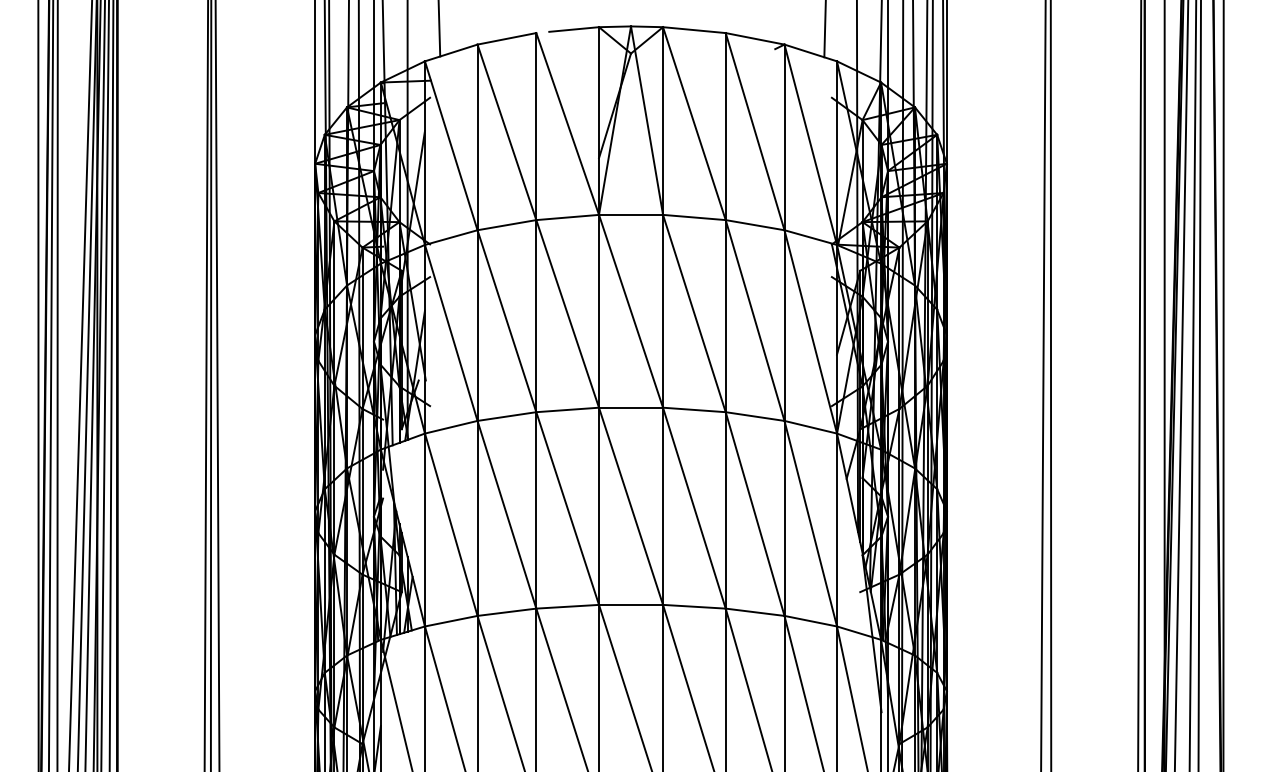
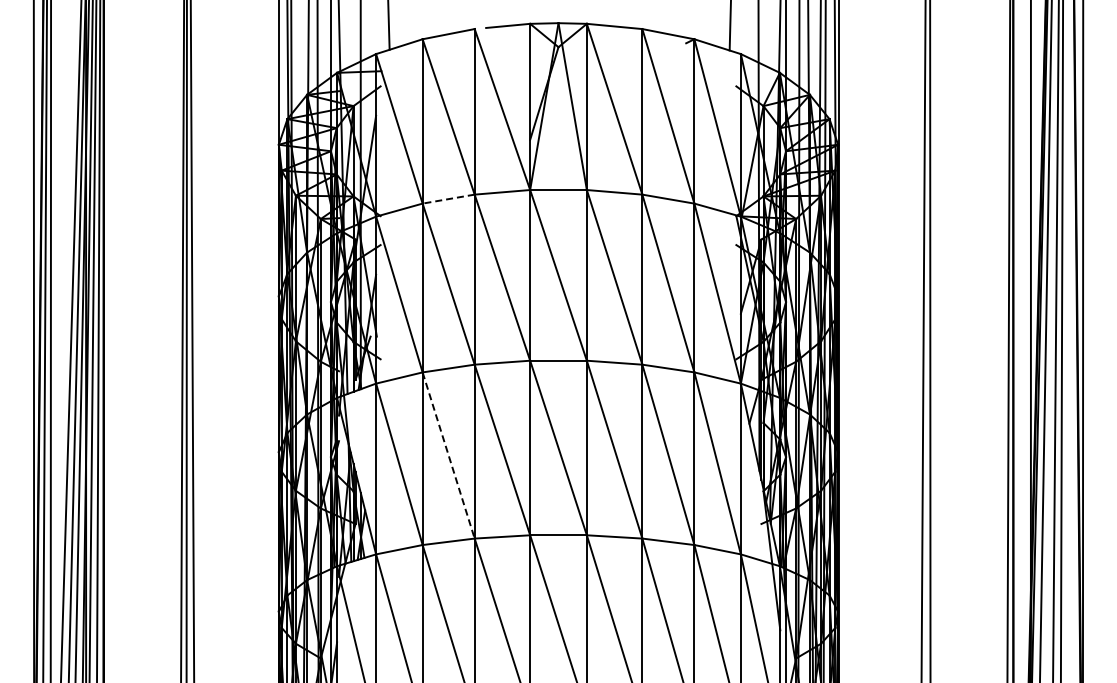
line: (506, 225) -> (448, 199), solid -> dashed
line: (506, 514) -> (448, 455), solid -> dashed

